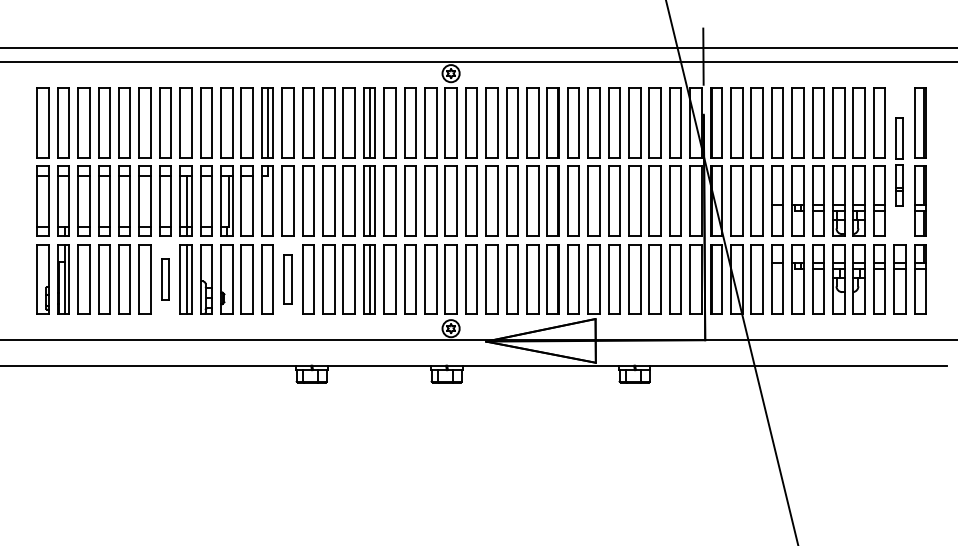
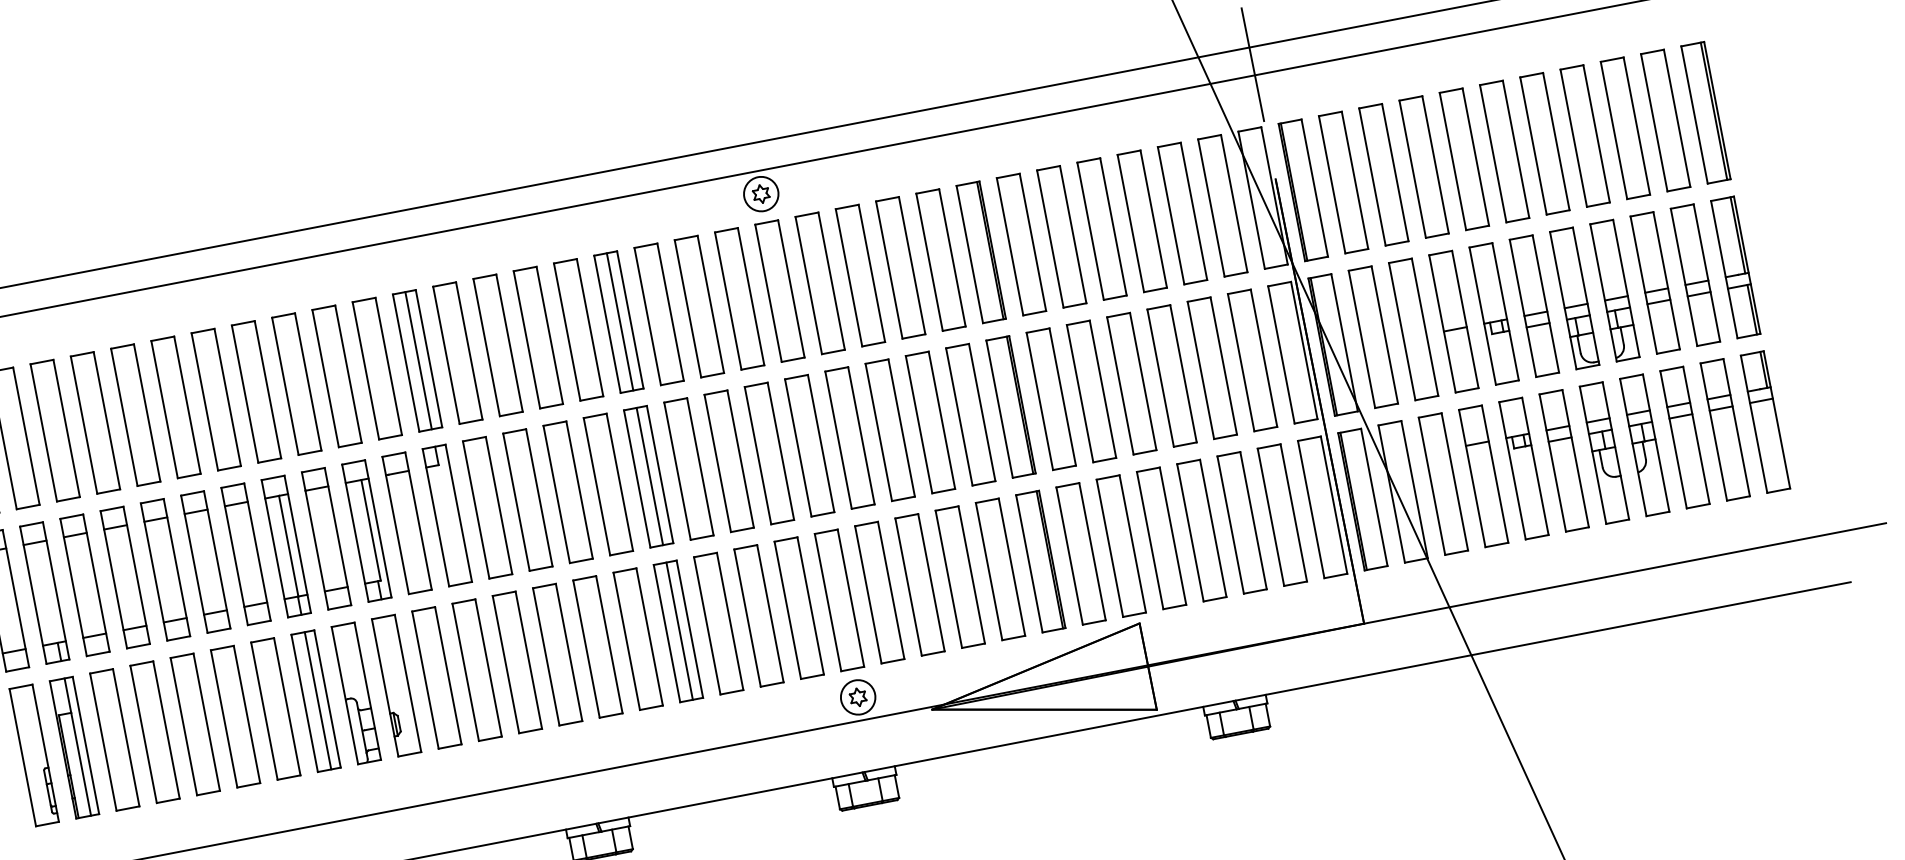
part: (899, 161) -> (1679, 197), size x1.67
part: (165, 279) -> (275, 708), size x1.67
part: (287, 279) -> (516, 662), size x1.43

